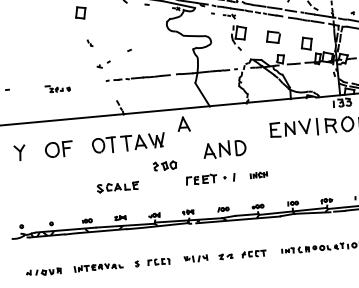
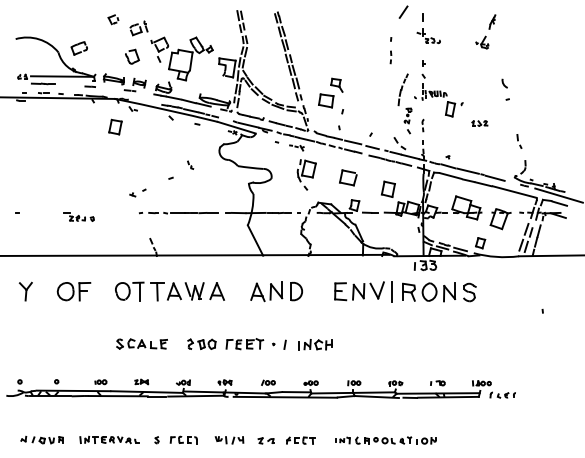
part: (89, 42) -> (190, 164), moved
part: (183, 124) -> (216, 291), moved
part: (224, 149) -> (276, 291), moved
part: (164, 165) -> (201, 343), moved
part: (258, 174) -> (315, 344), size x1.67

